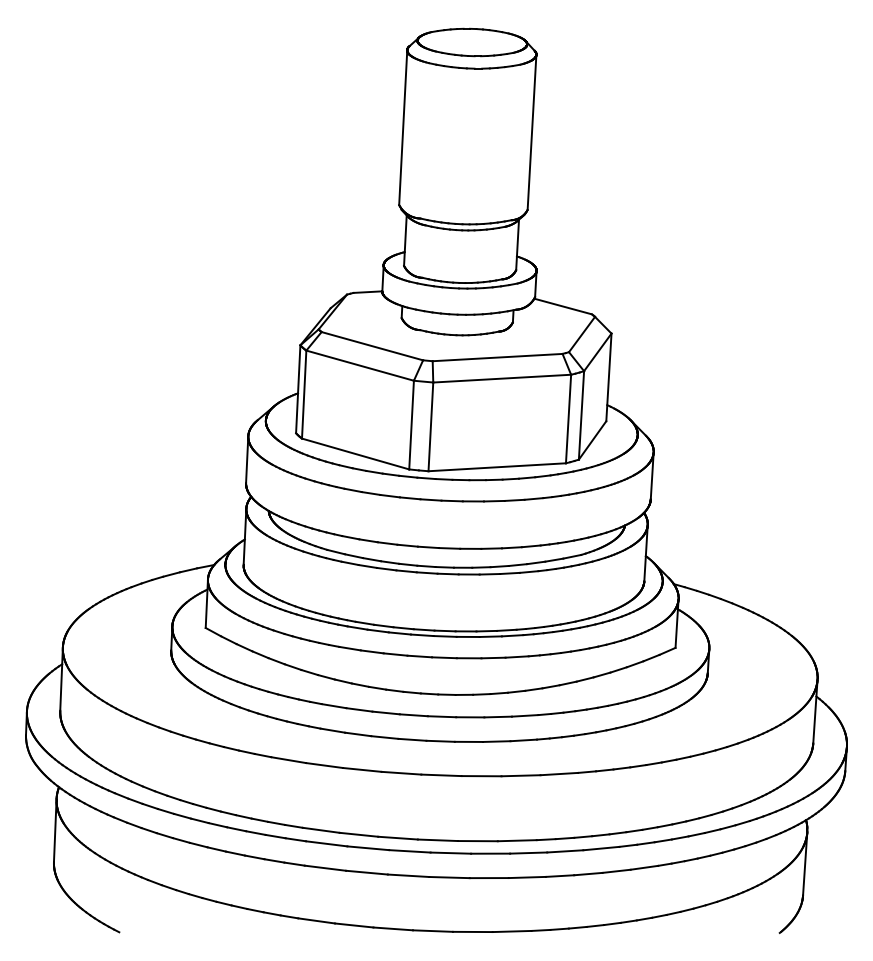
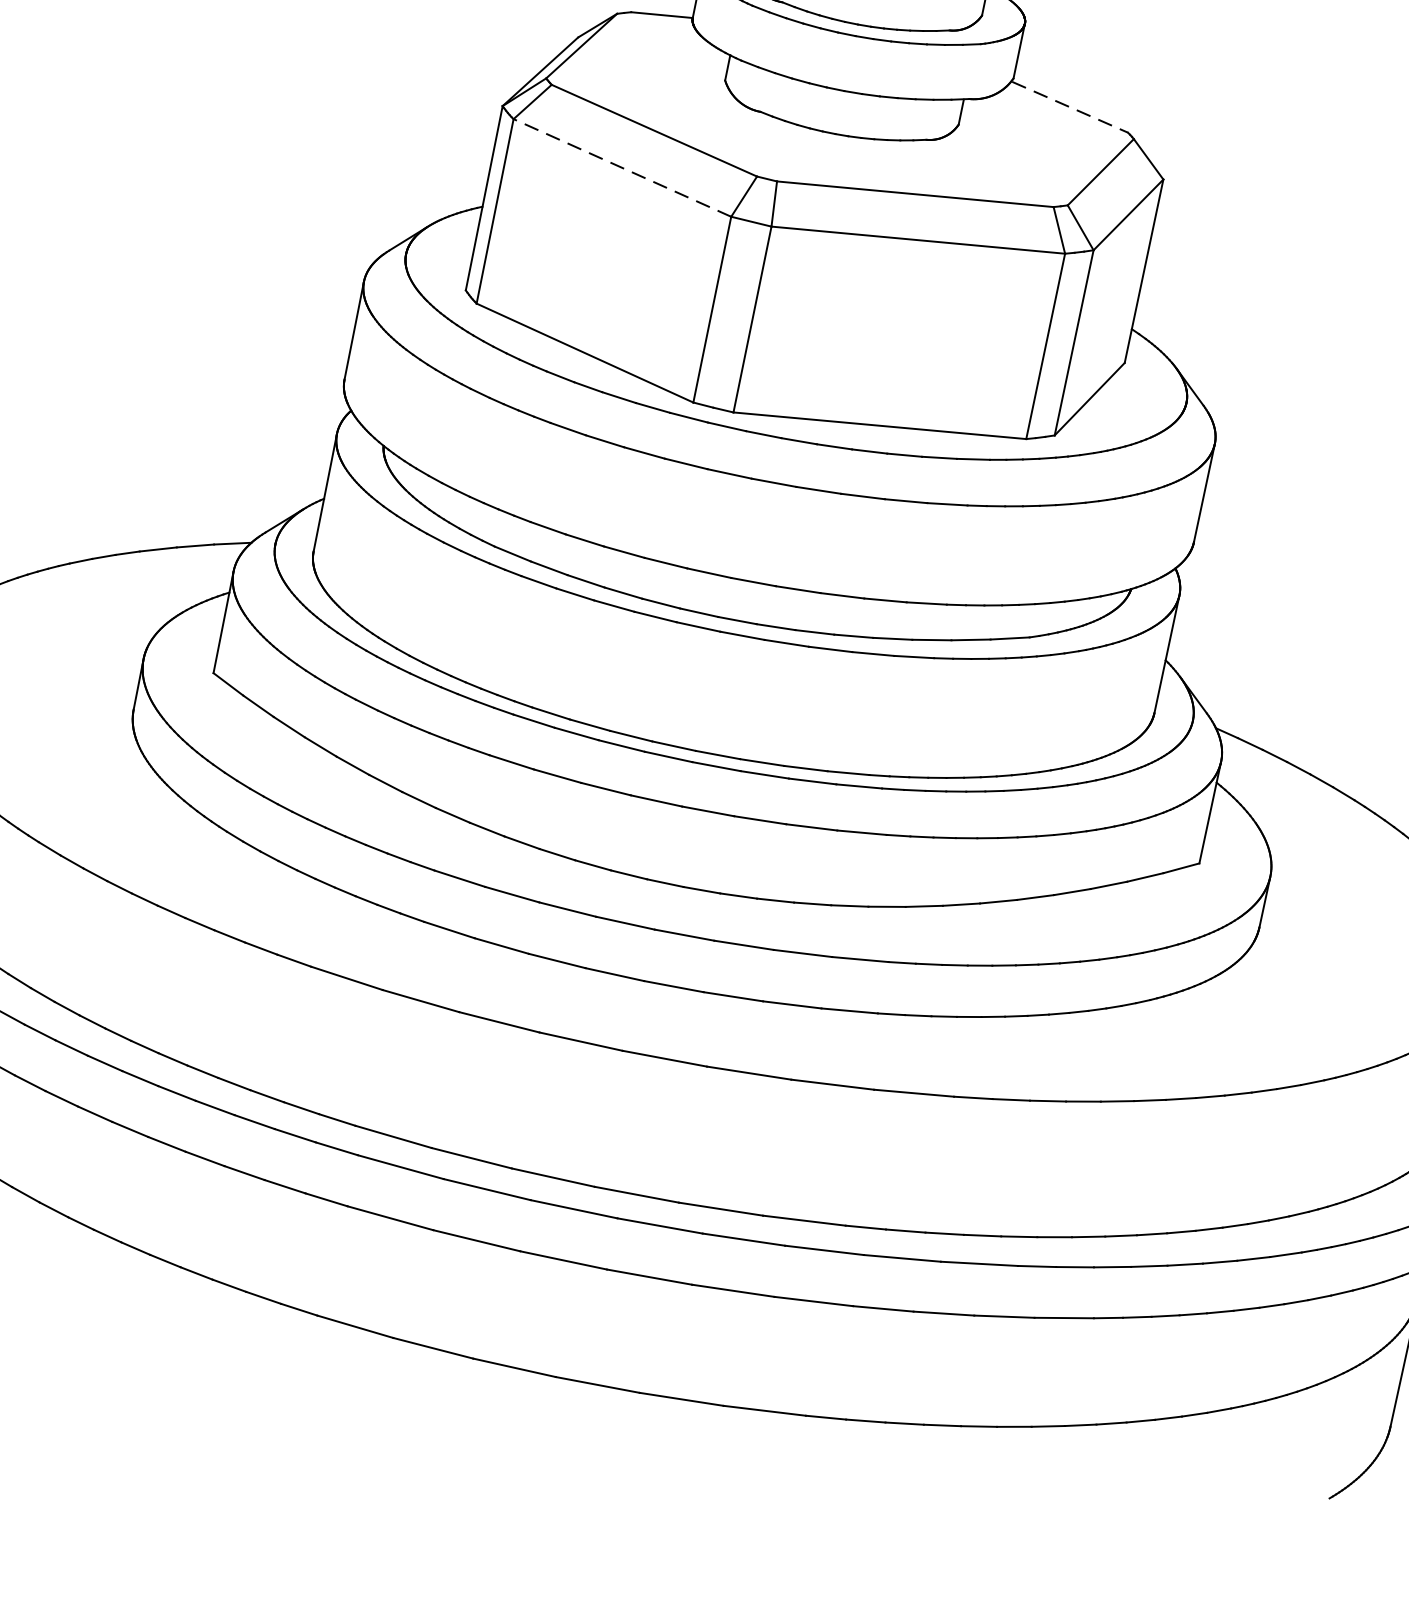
line: (563, 306) -> (1070, 107), solid -> dashed
line: (360, 365) -> (623, 167), solid -> dashed

